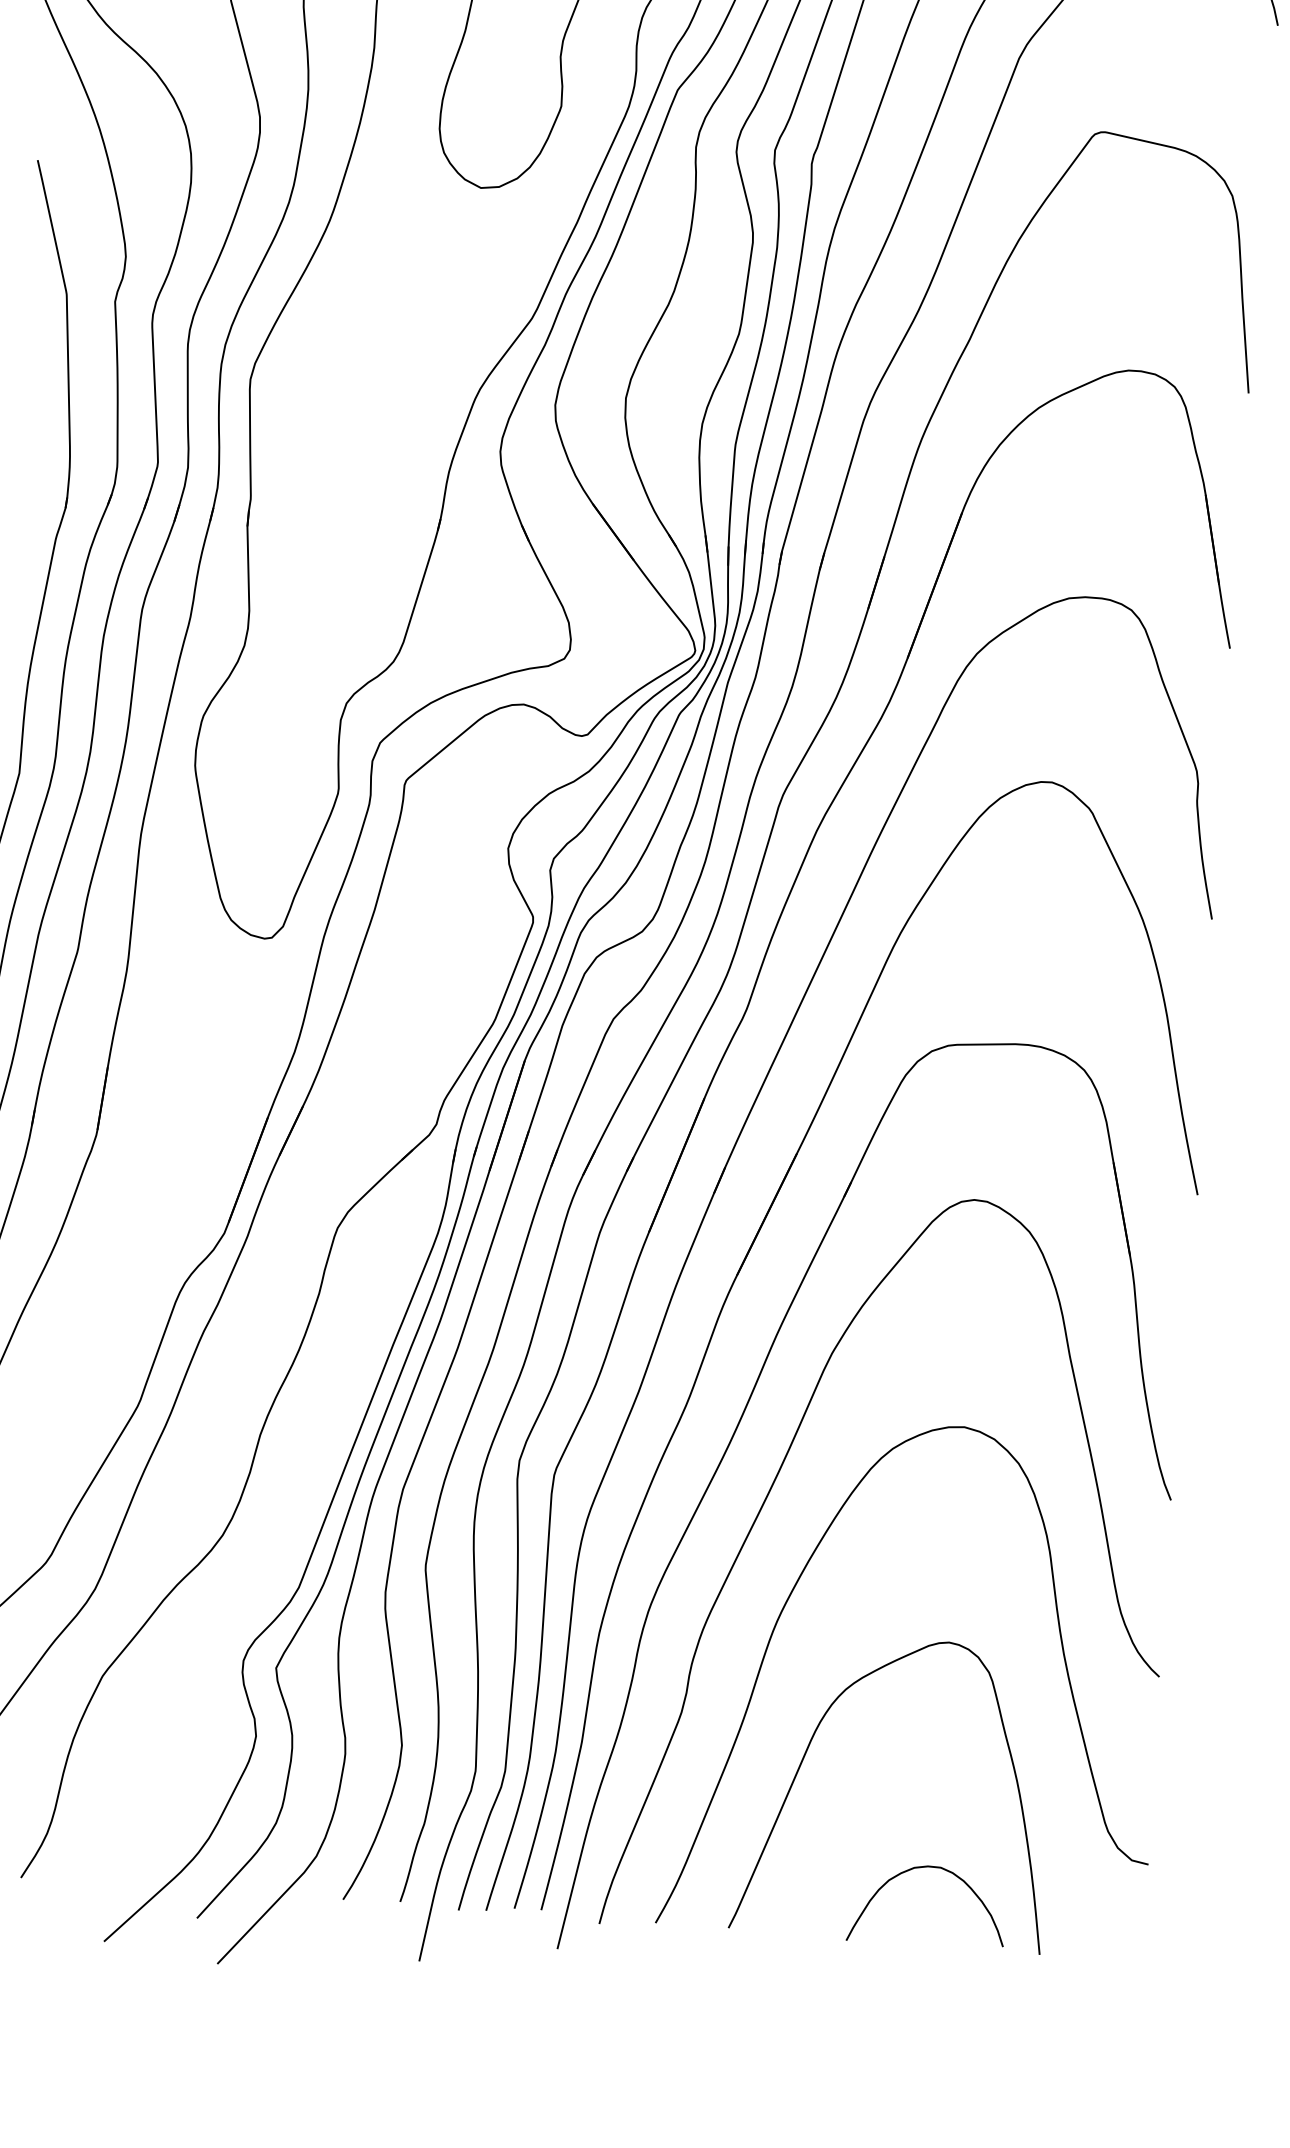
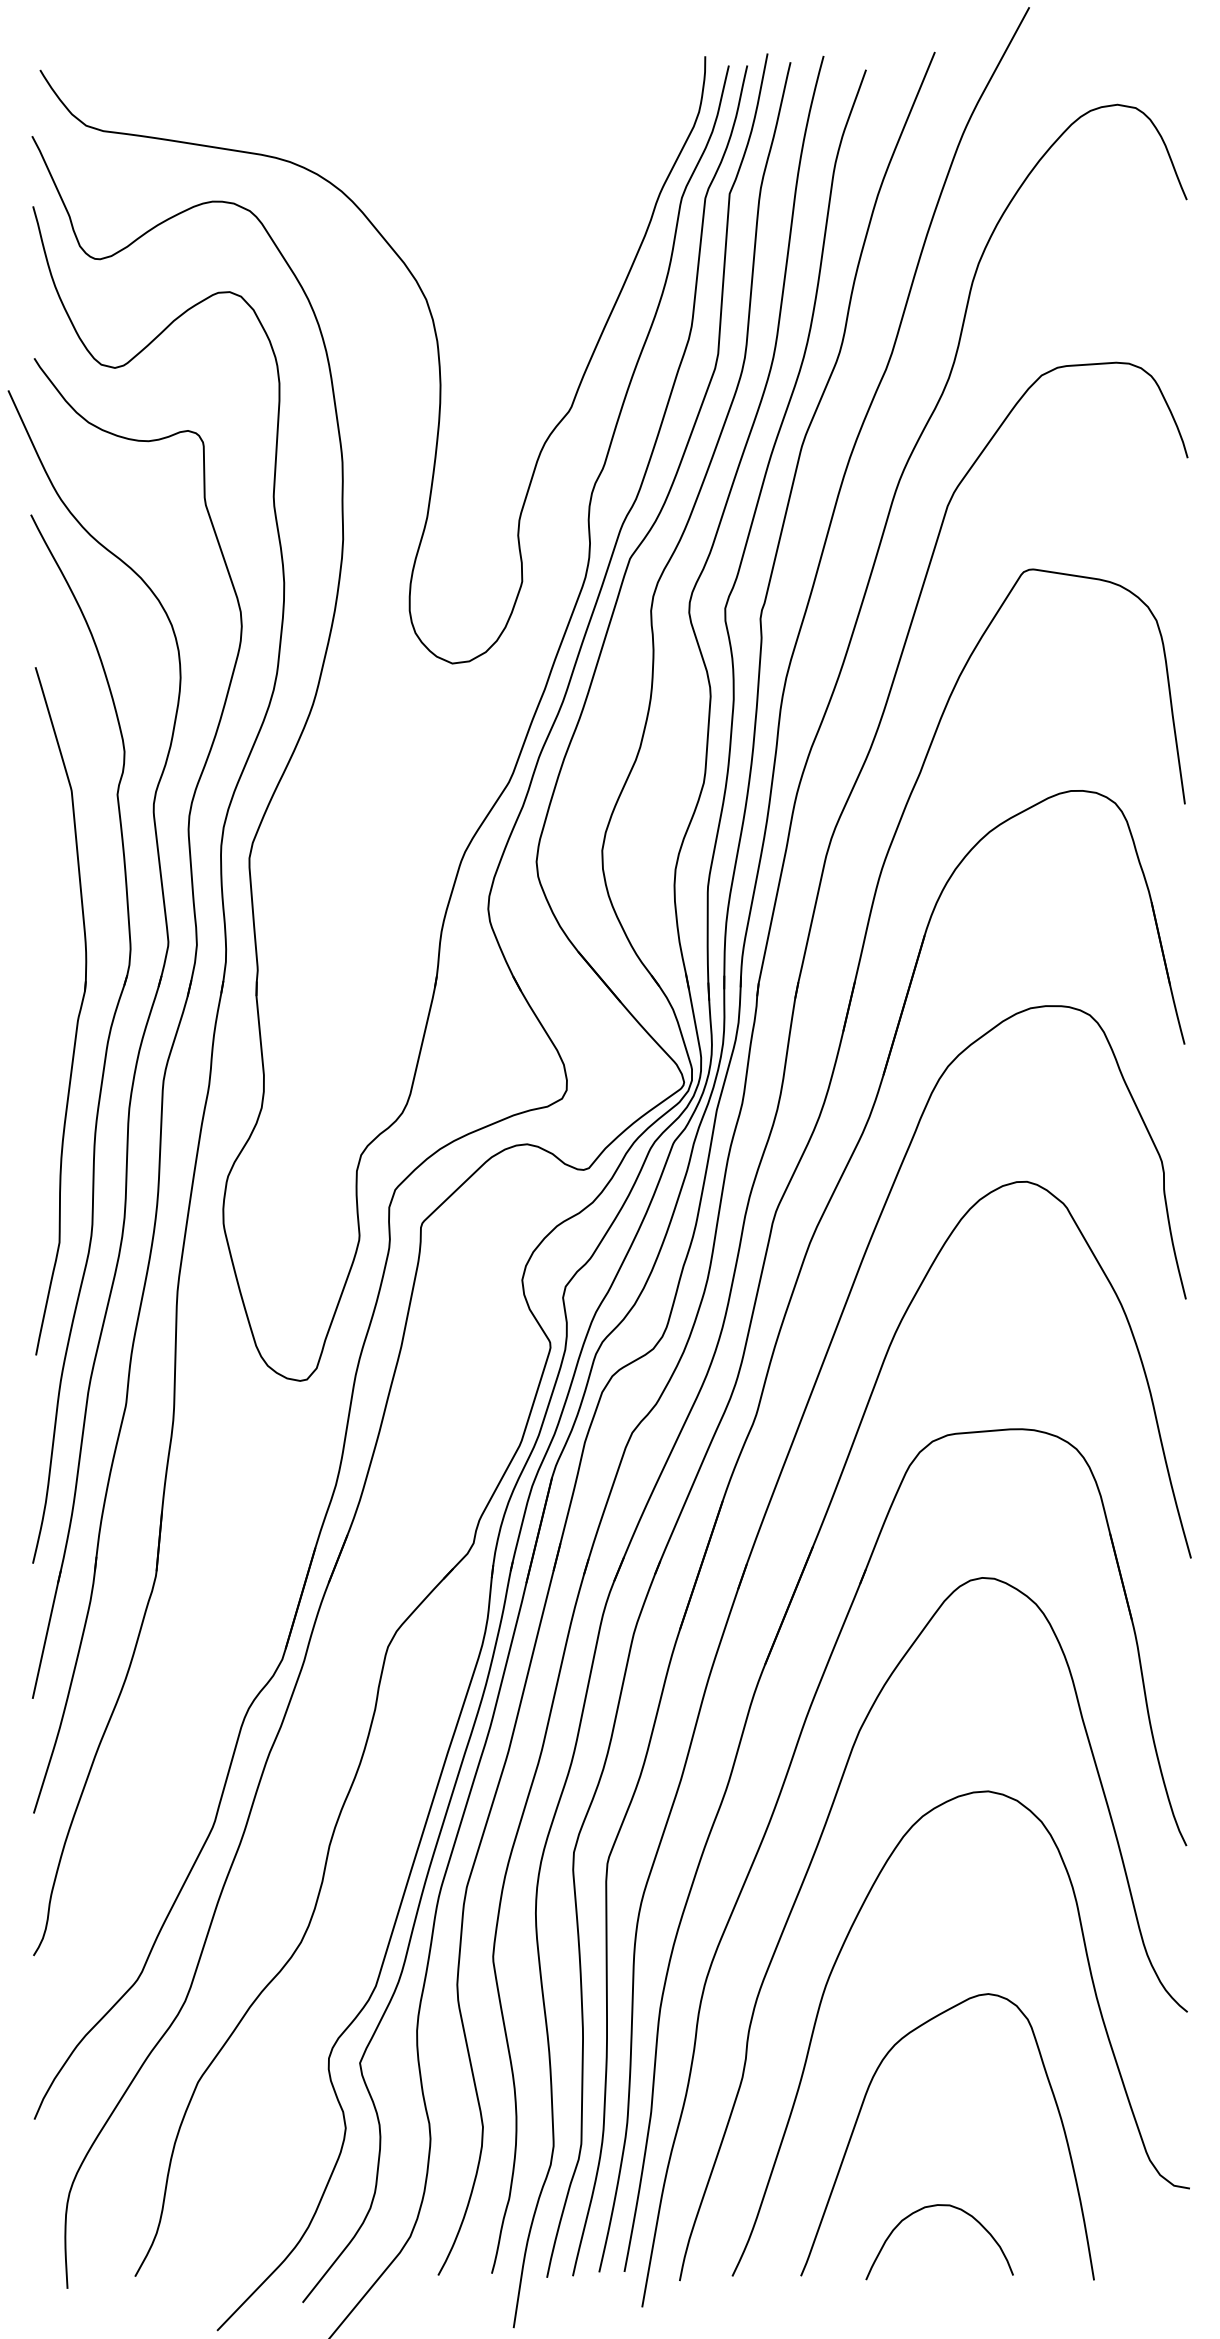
curve: (932, 1868) -> (941, 2206), moved

